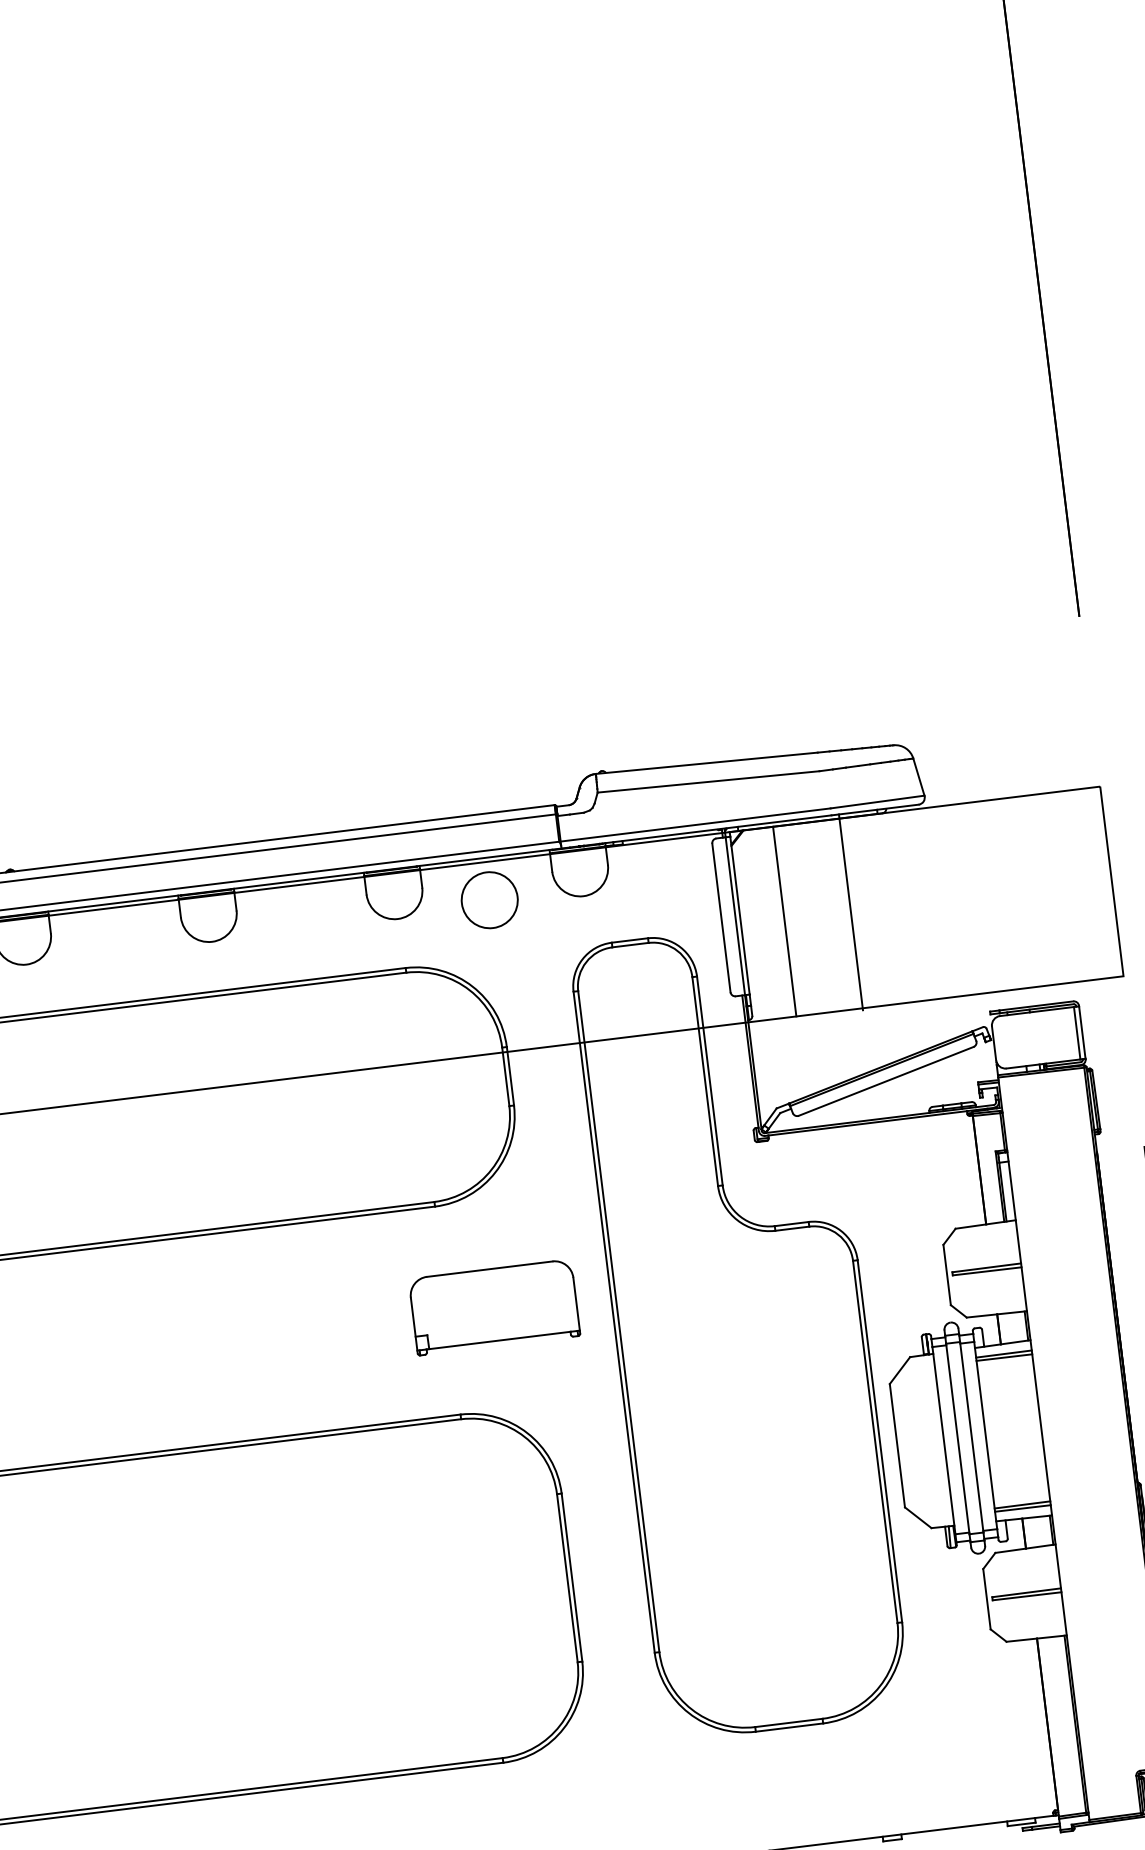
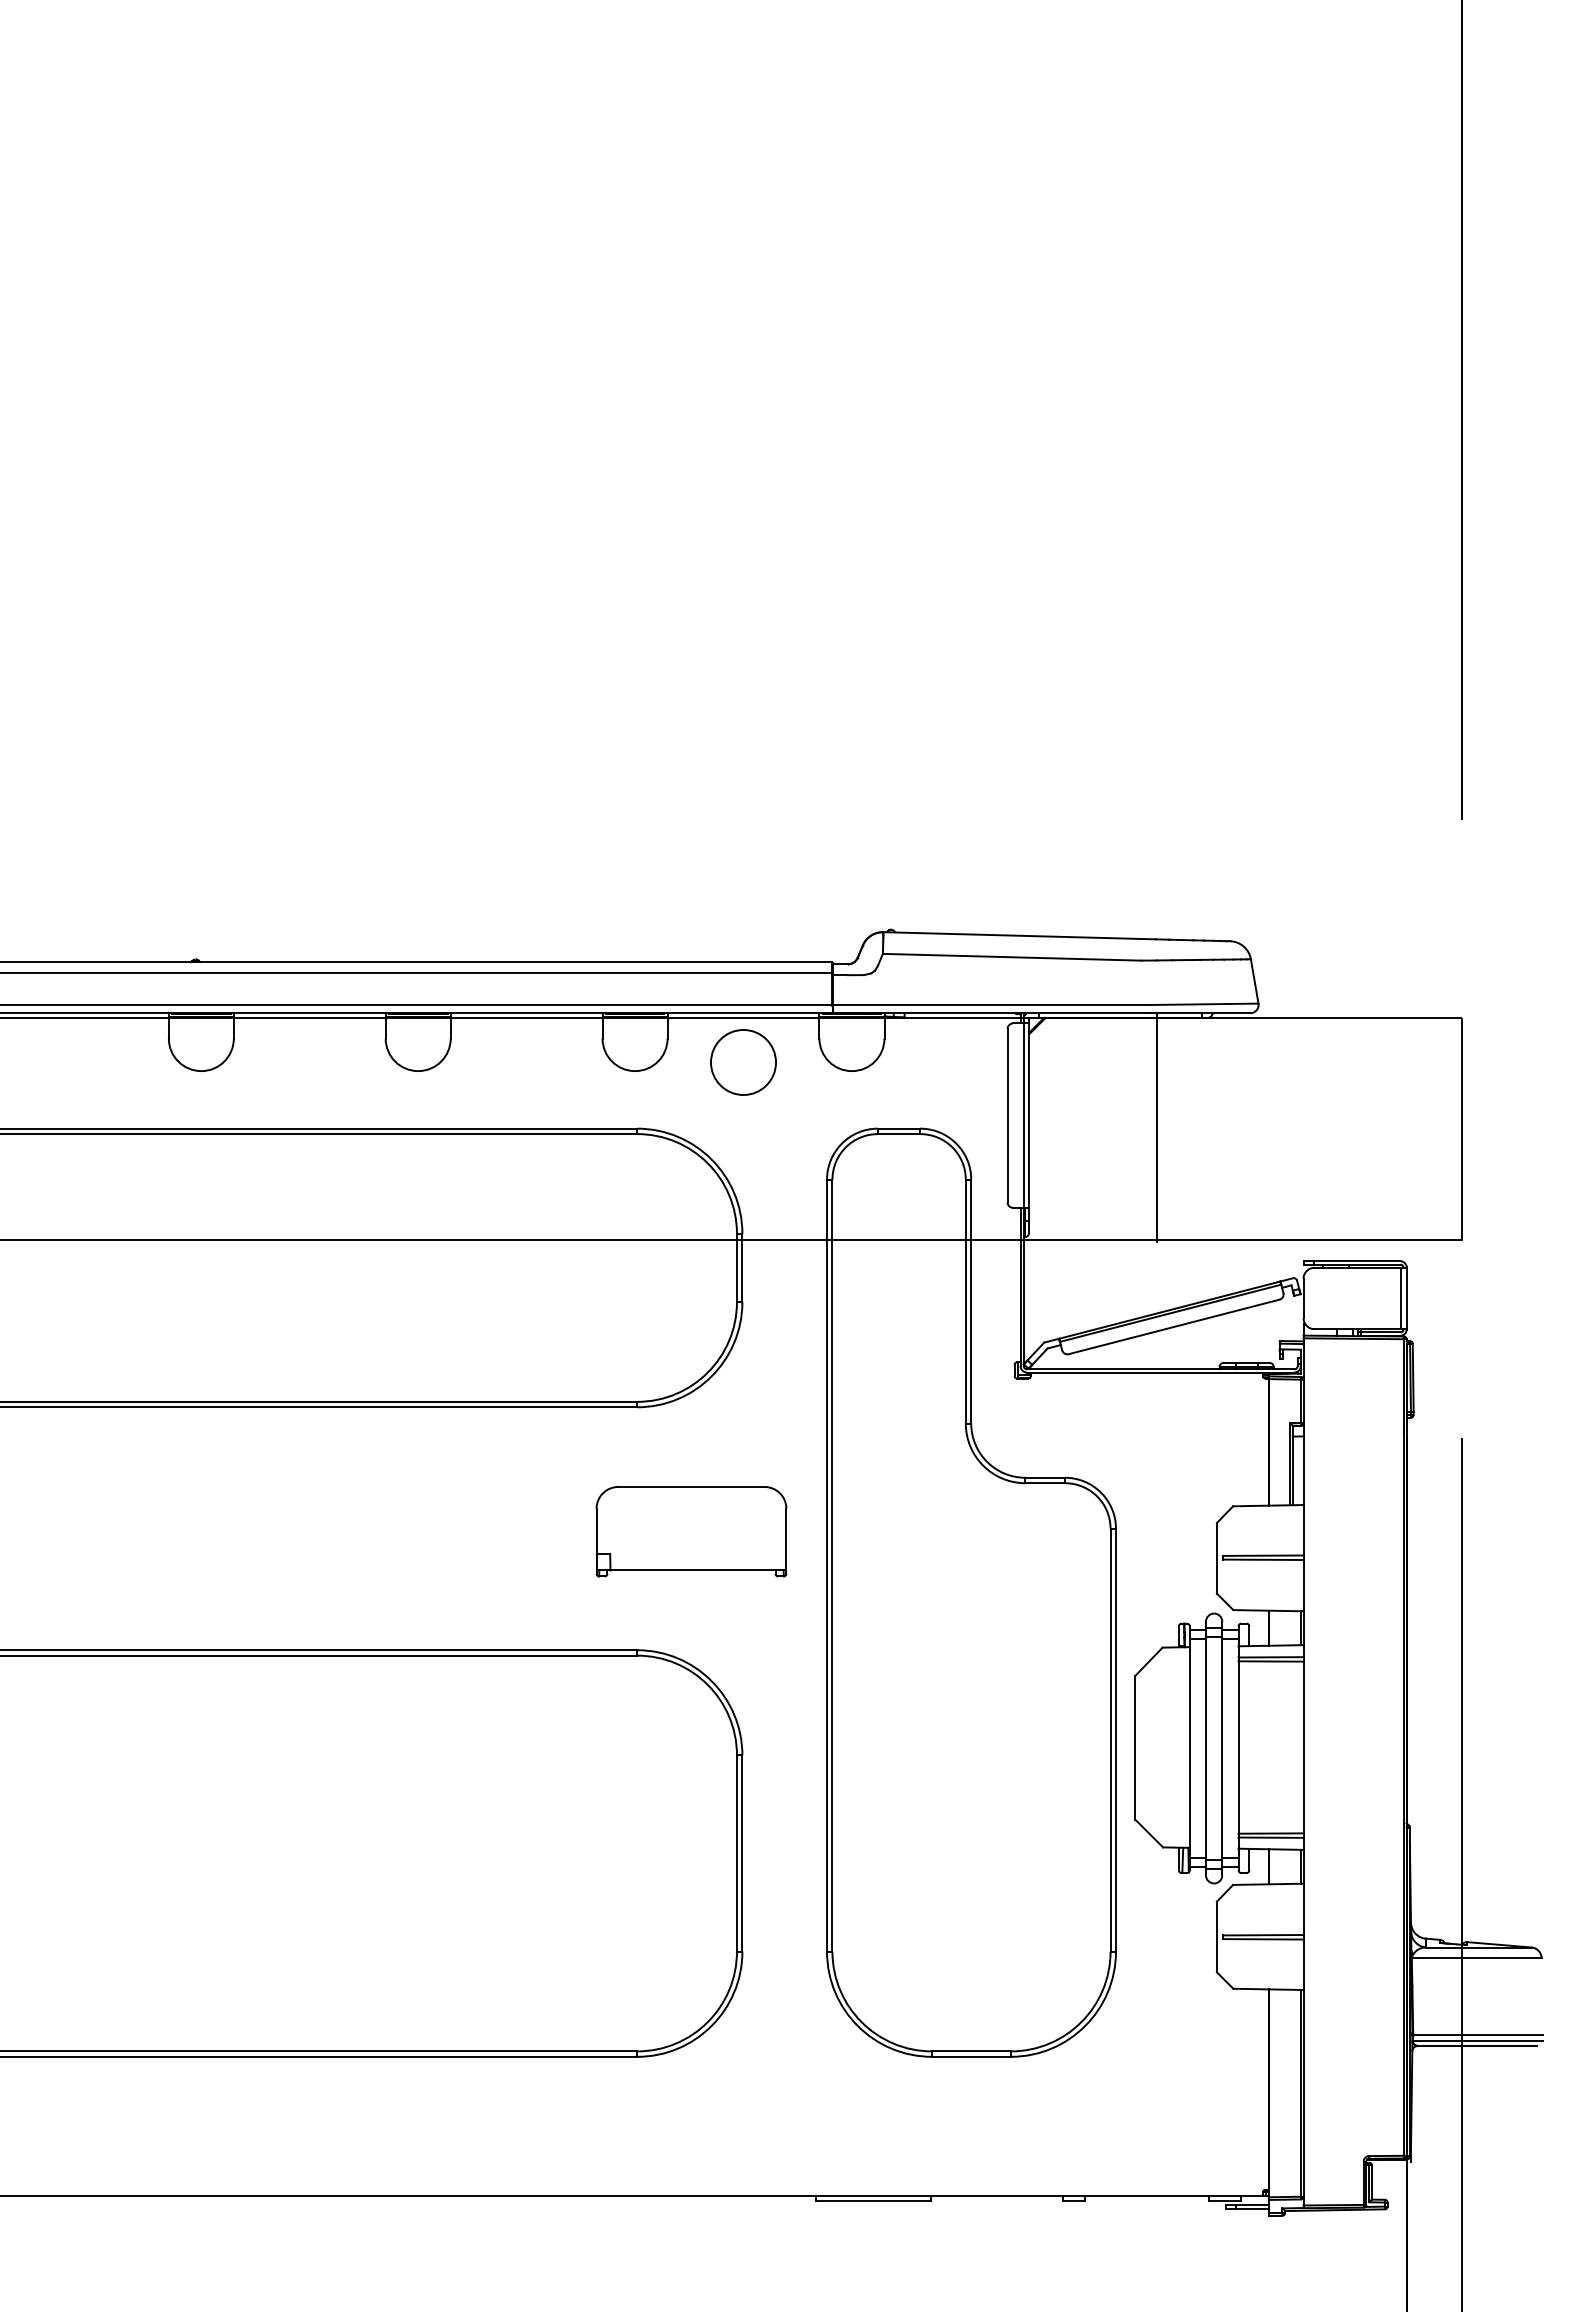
line: (784, 921) -> (1079, 1128), removed

